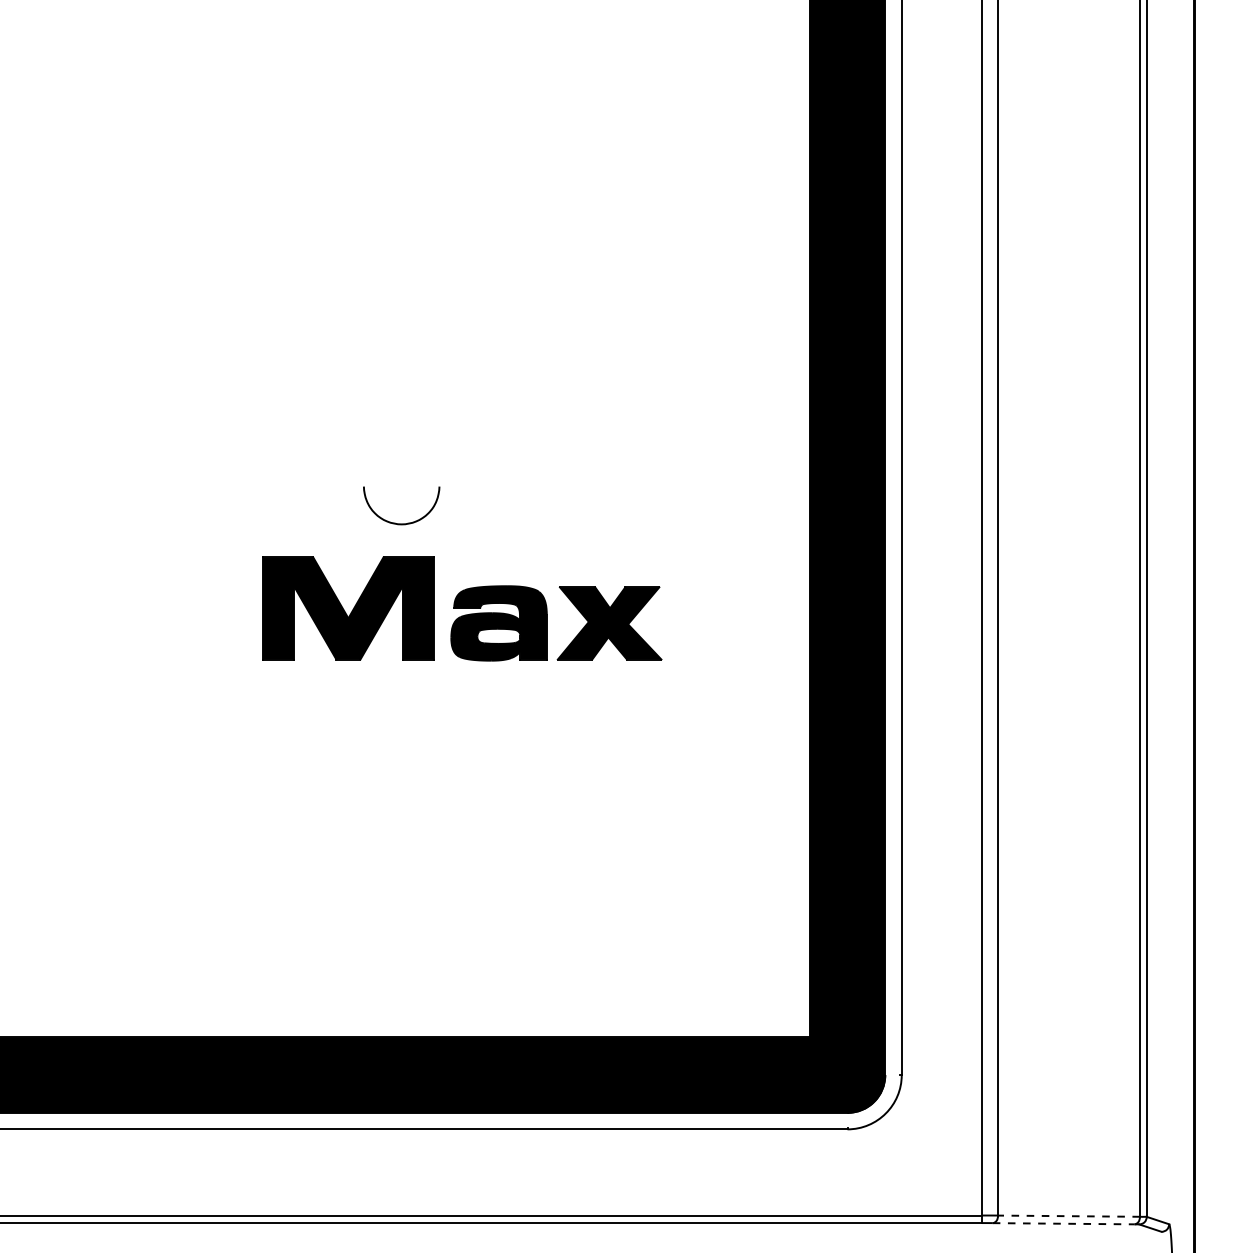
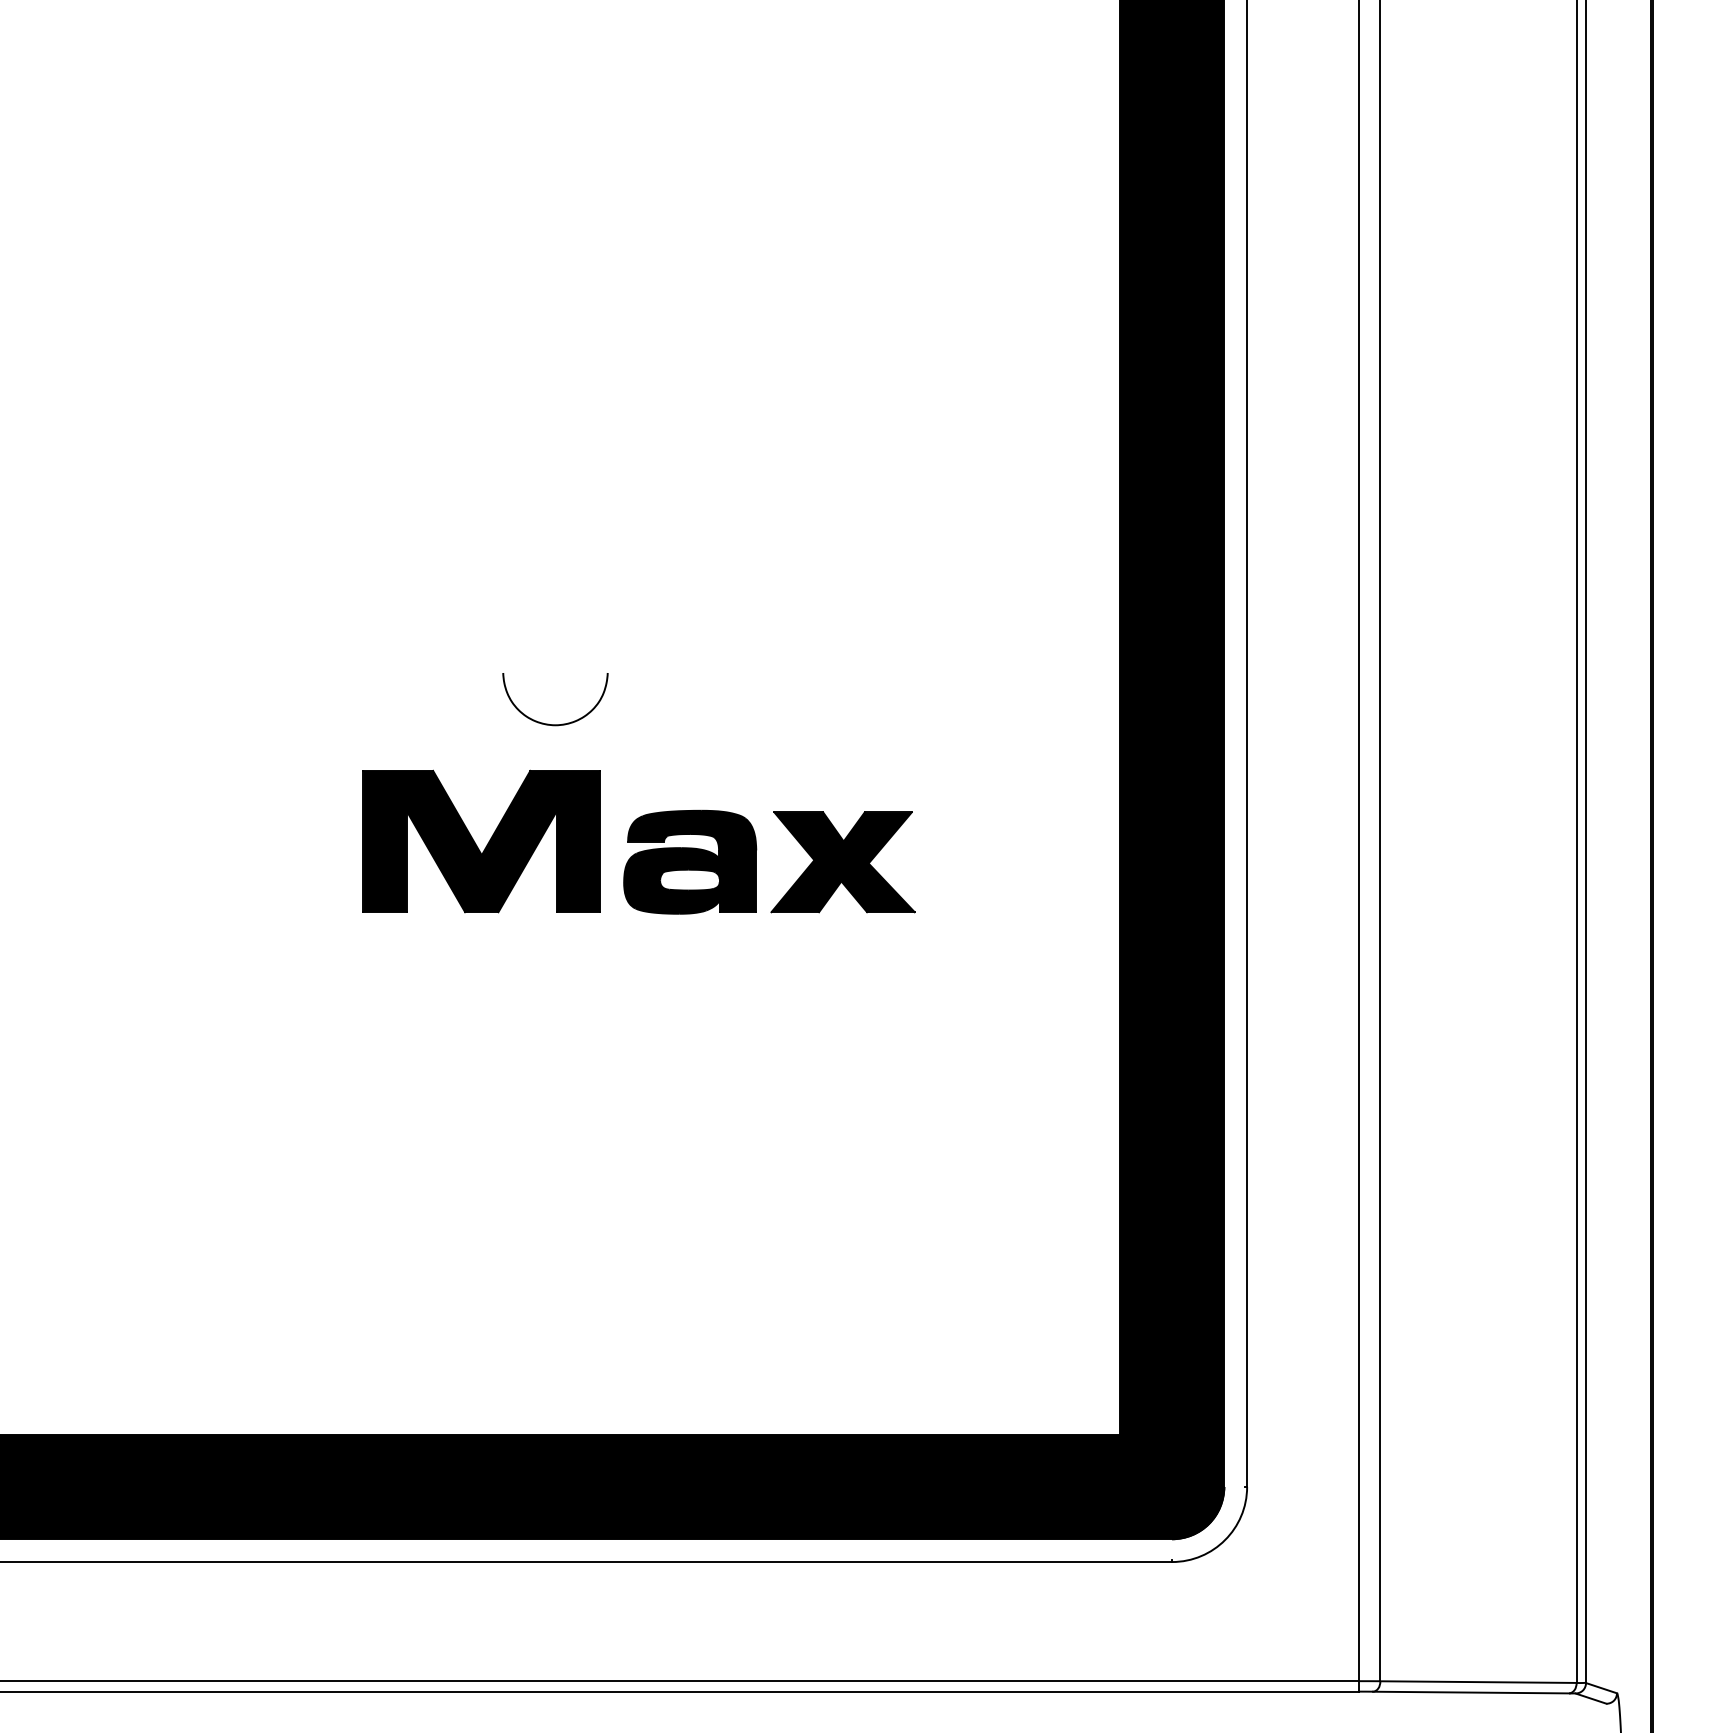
line: (1069, 1216) -> (1478, 1682), dashed -> solid
line: (1063, 1223) -> (1471, 1692), dashed -> solid

